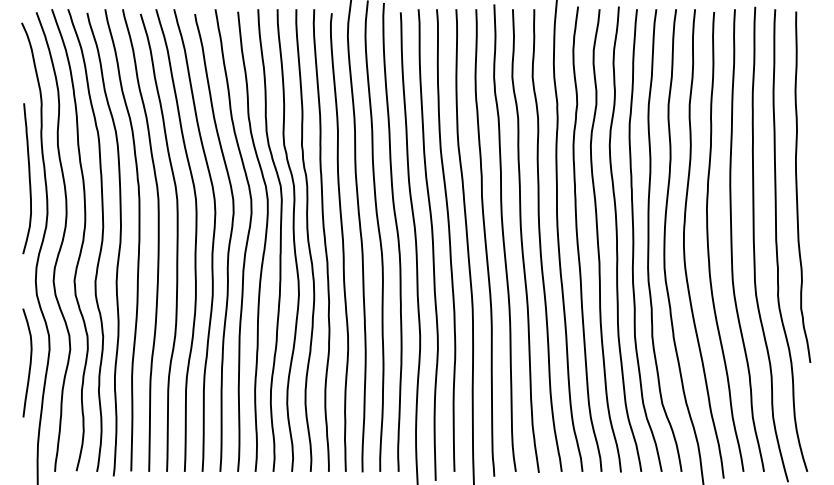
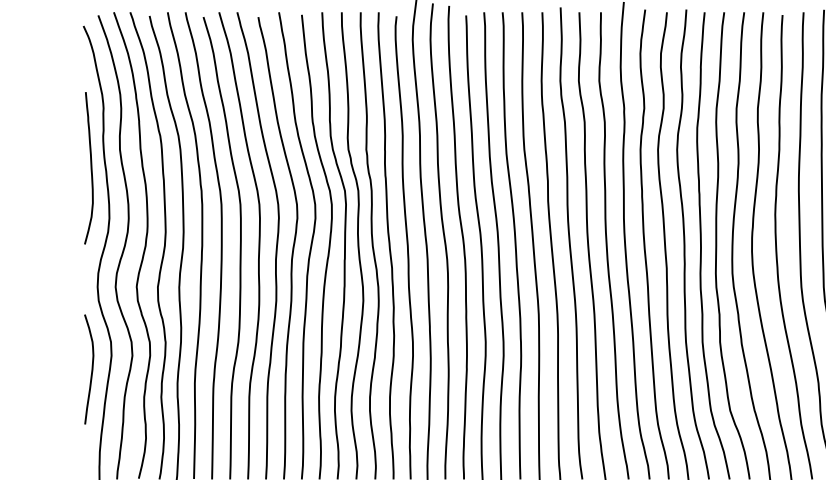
curve: (28, 178) -> (90, 168), moved

